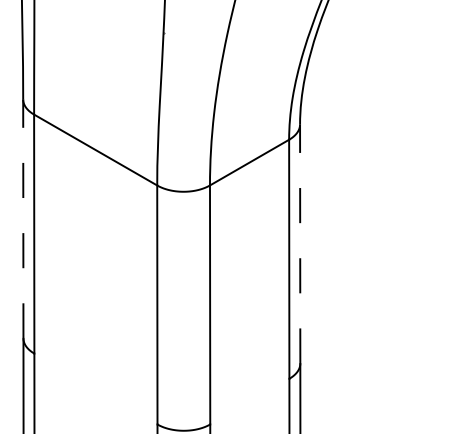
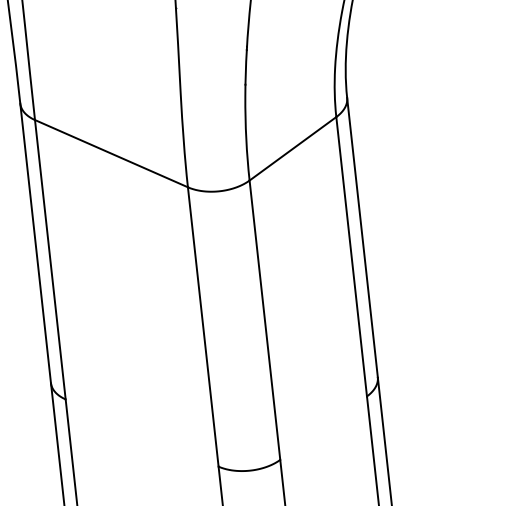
line: (23, 218) -> (35, 242), dashed -> solid
line: (300, 243) -> (362, 236), dashed -> solid

